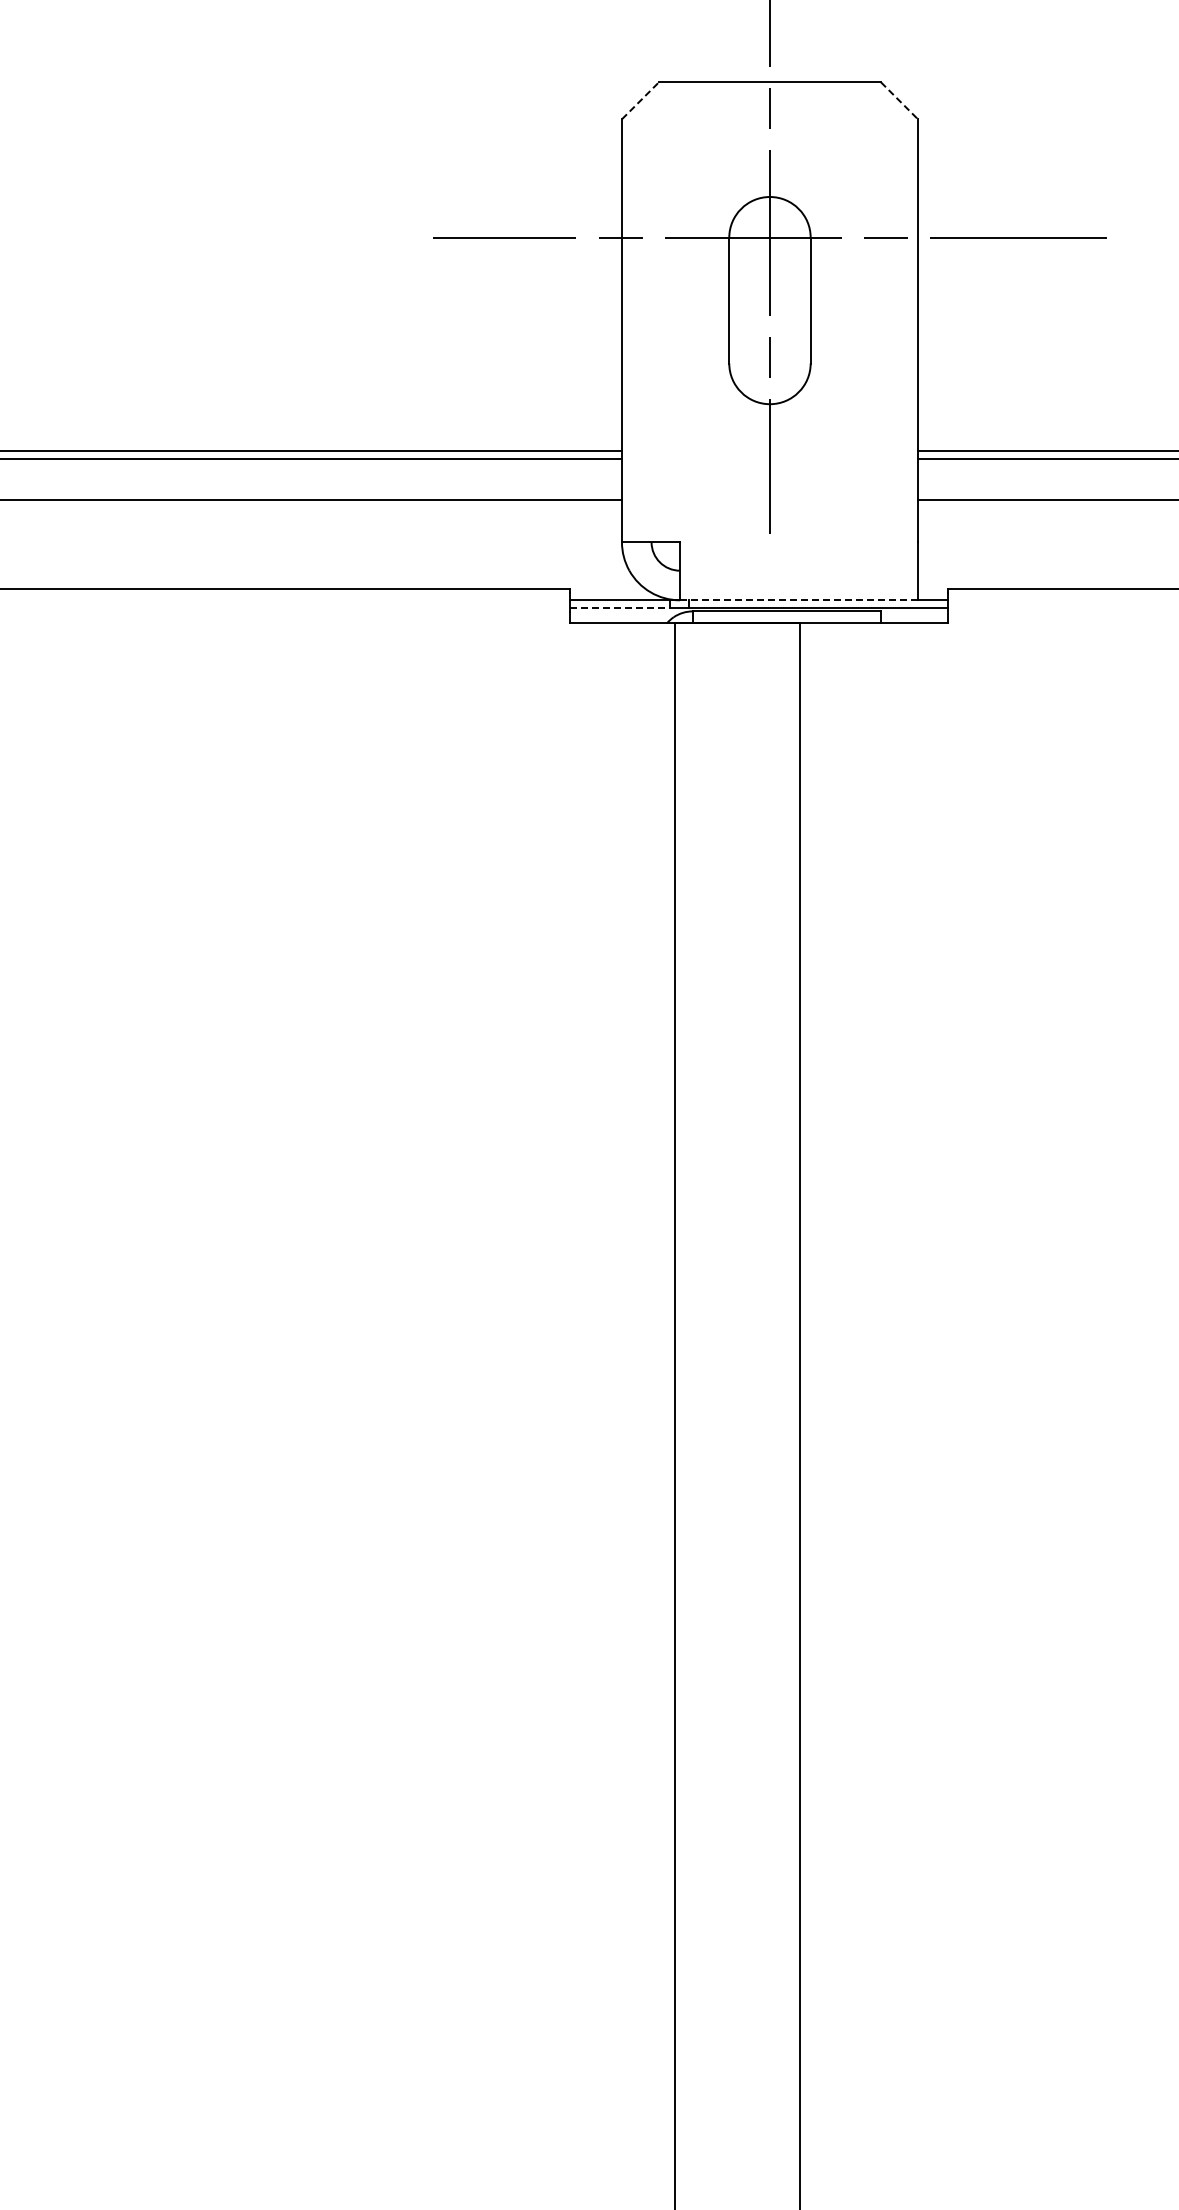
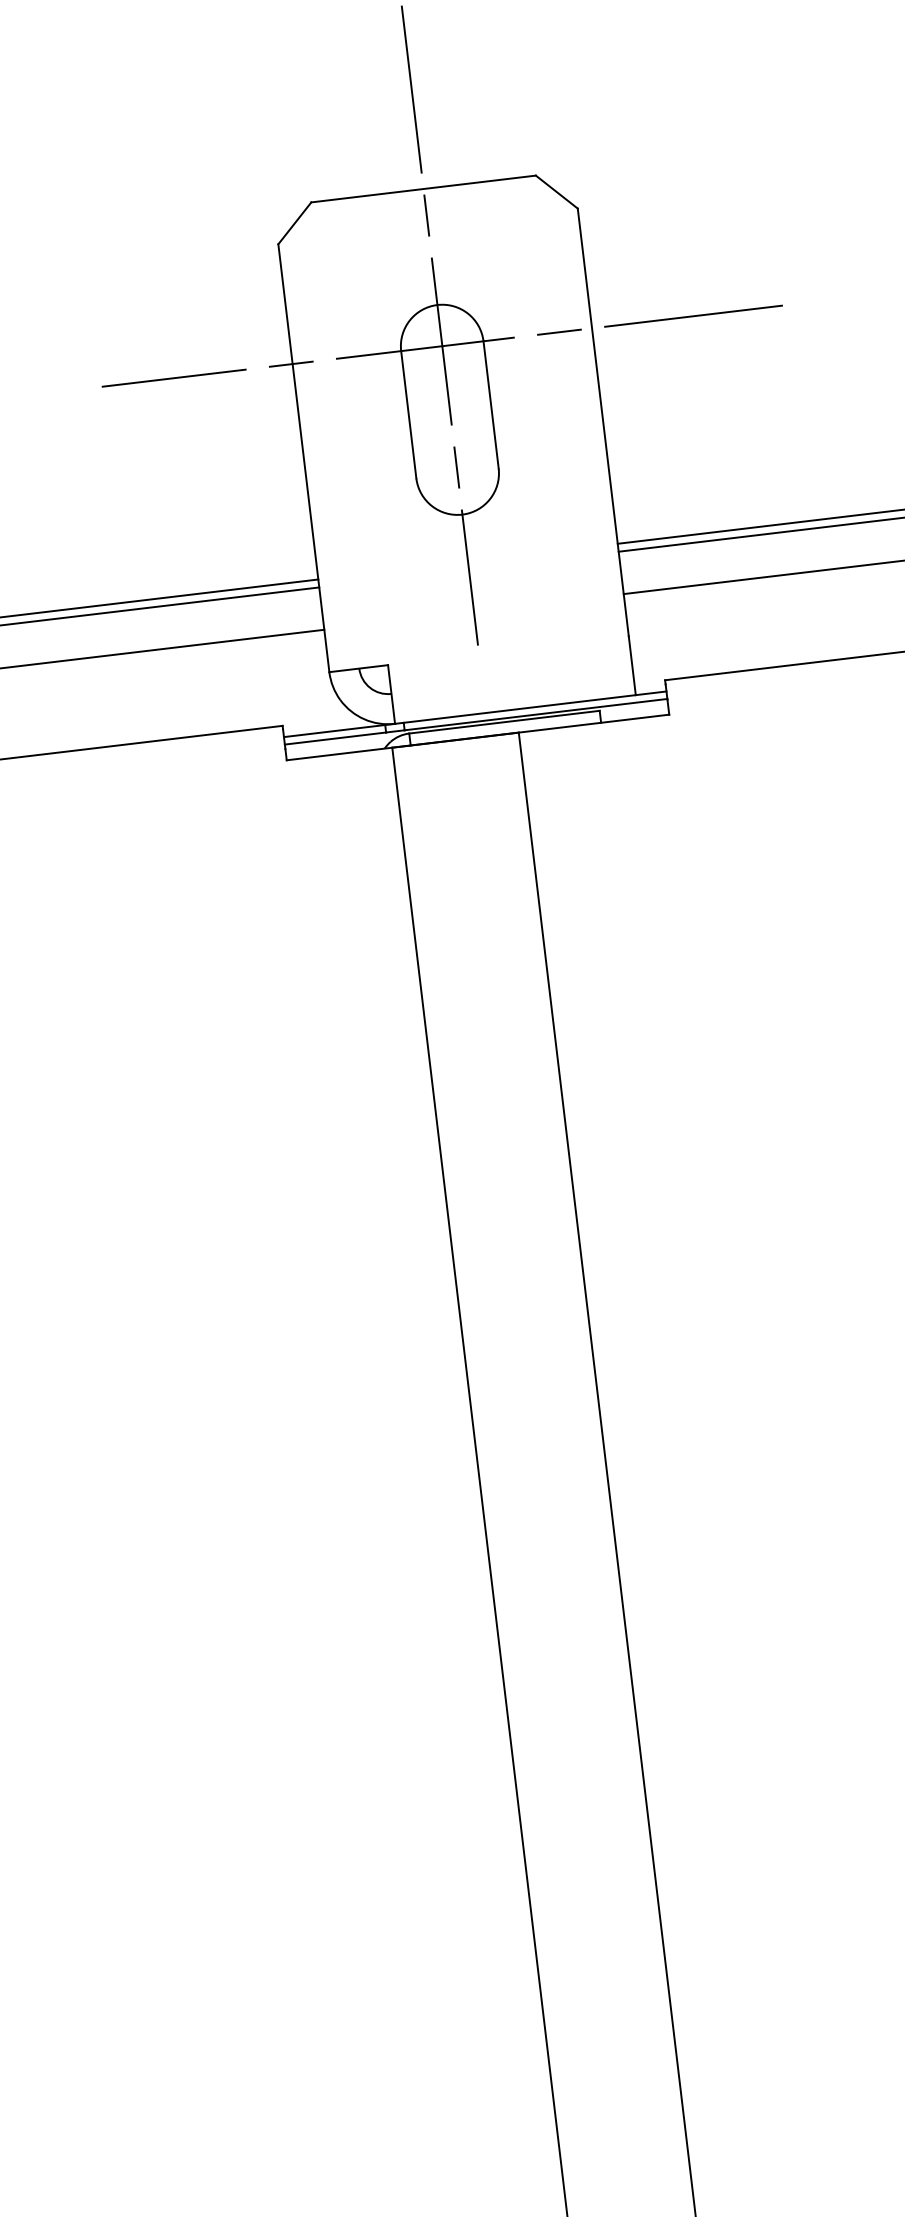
line: (640, 100) -> (294, 223), dashed -> solid
line: (899, 101) -> (556, 192), dashed -> solid
line: (798, 600) -> (514, 709), dashed -> solid
line: (620, 607) -> (335, 738), dashed -> solid

